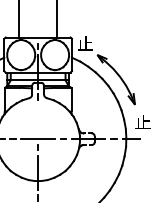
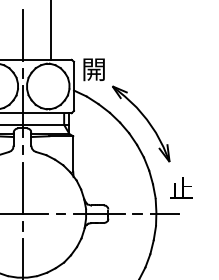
line: (38, 21) -> (23, 35), added
text: (85, 43) -> (94, 68), 止 -> 開
line: (38, 121) -> (23, 187), added

